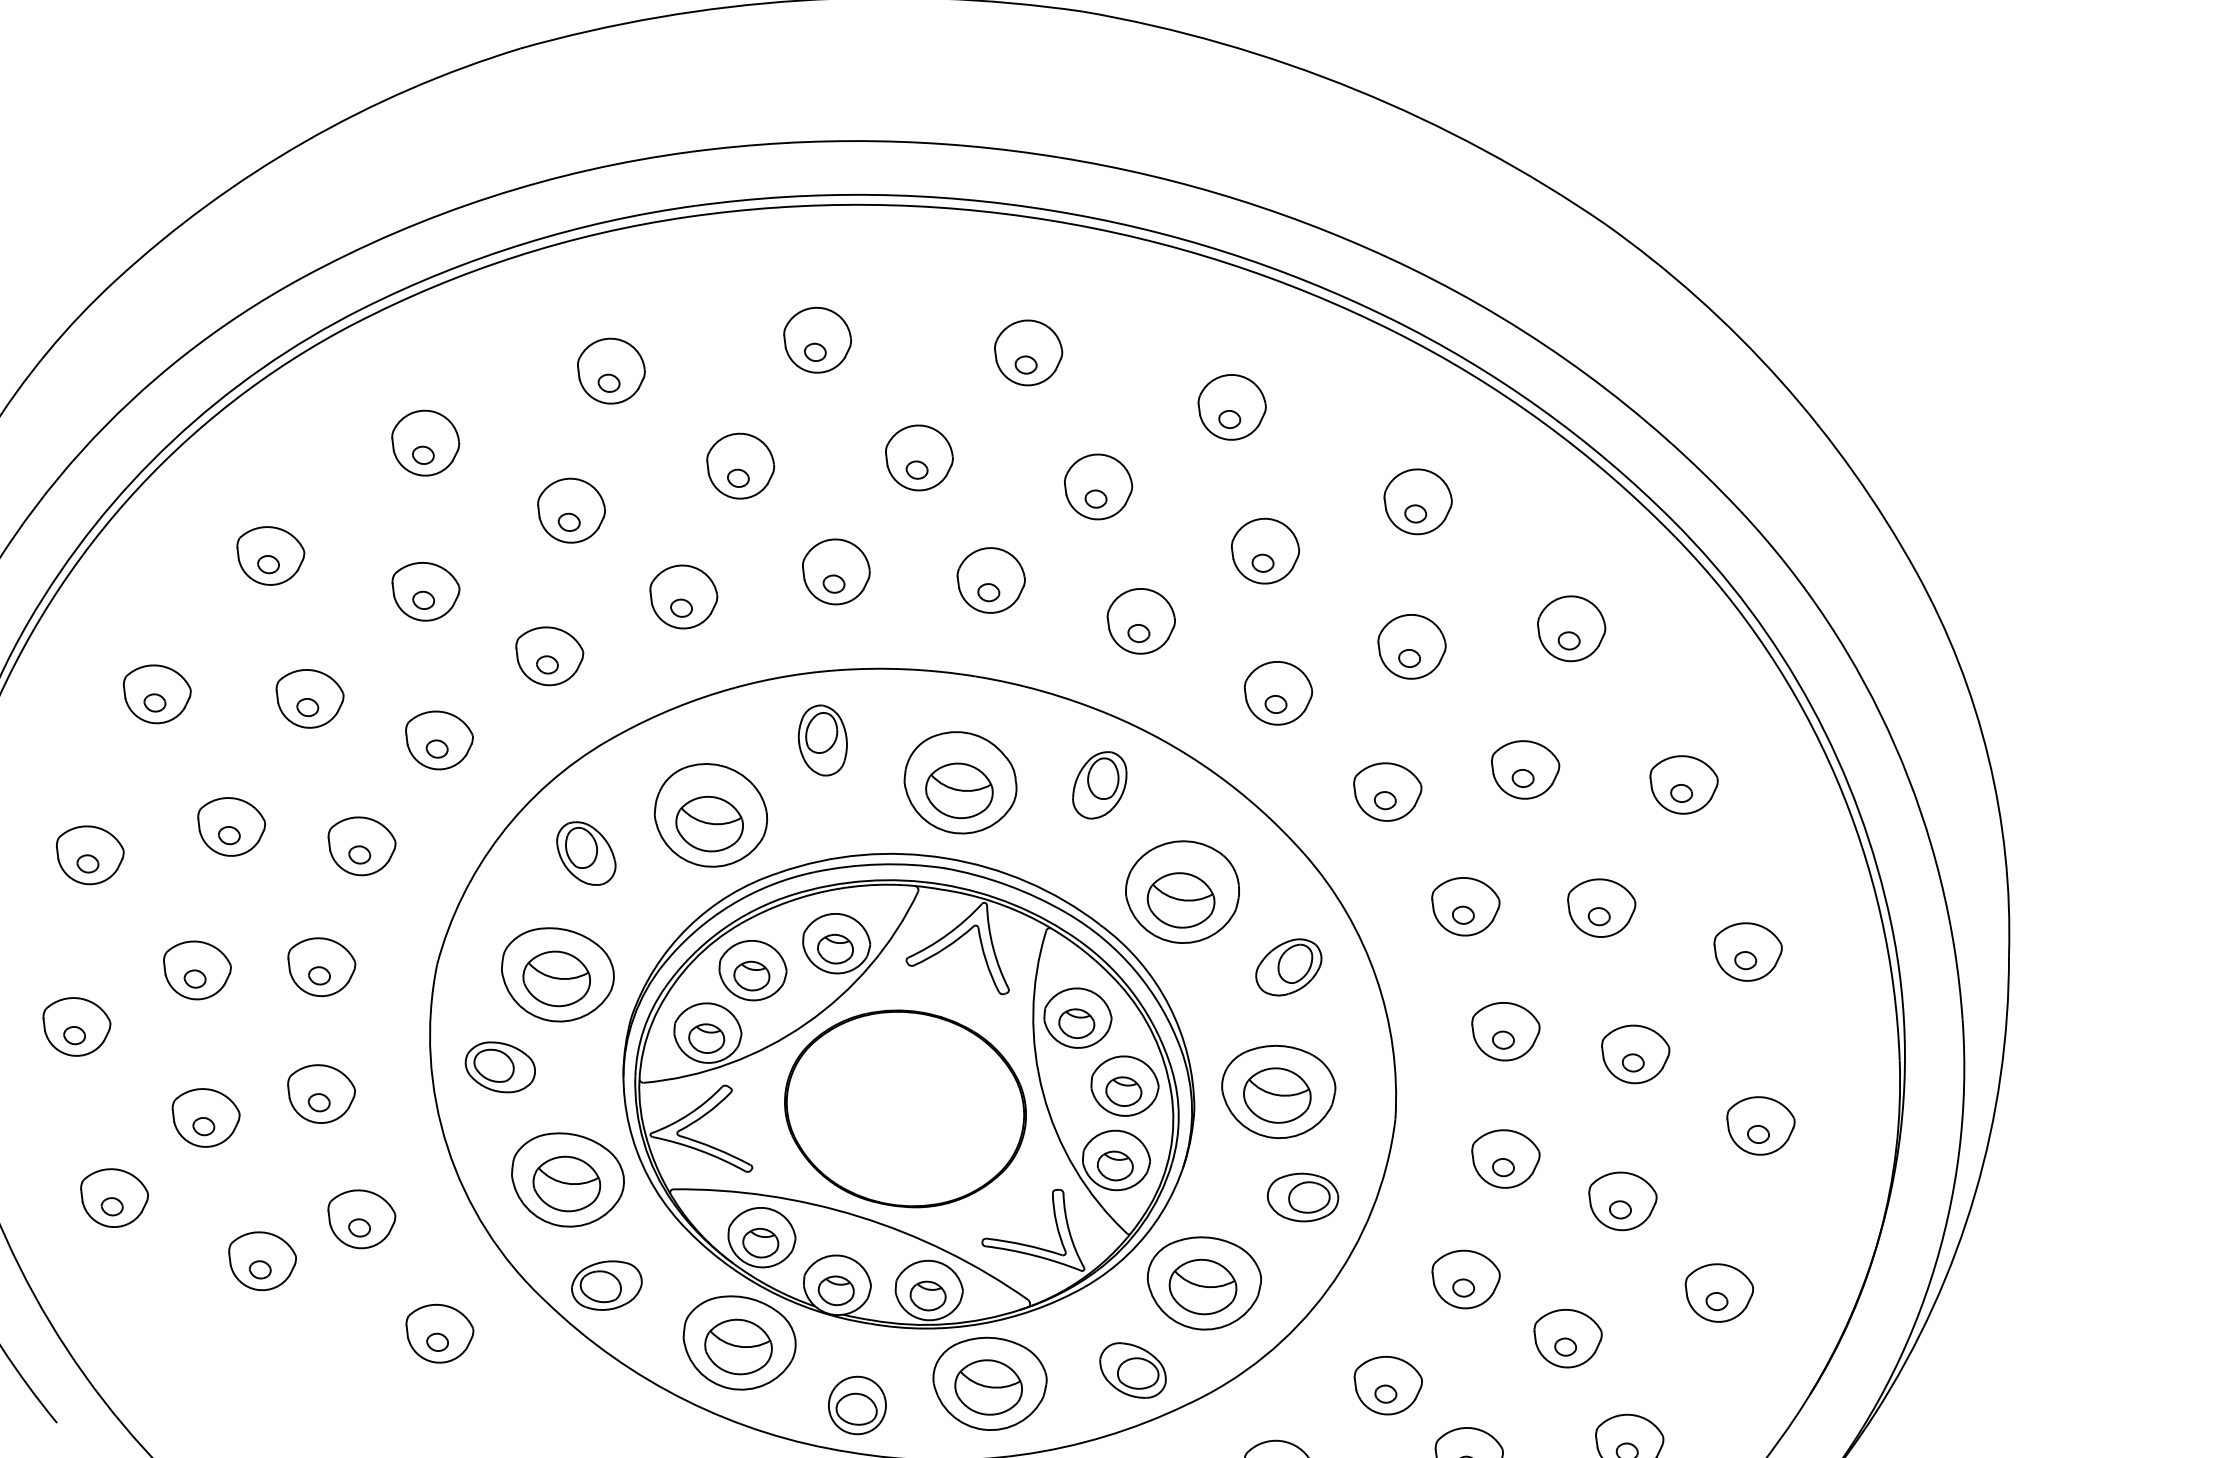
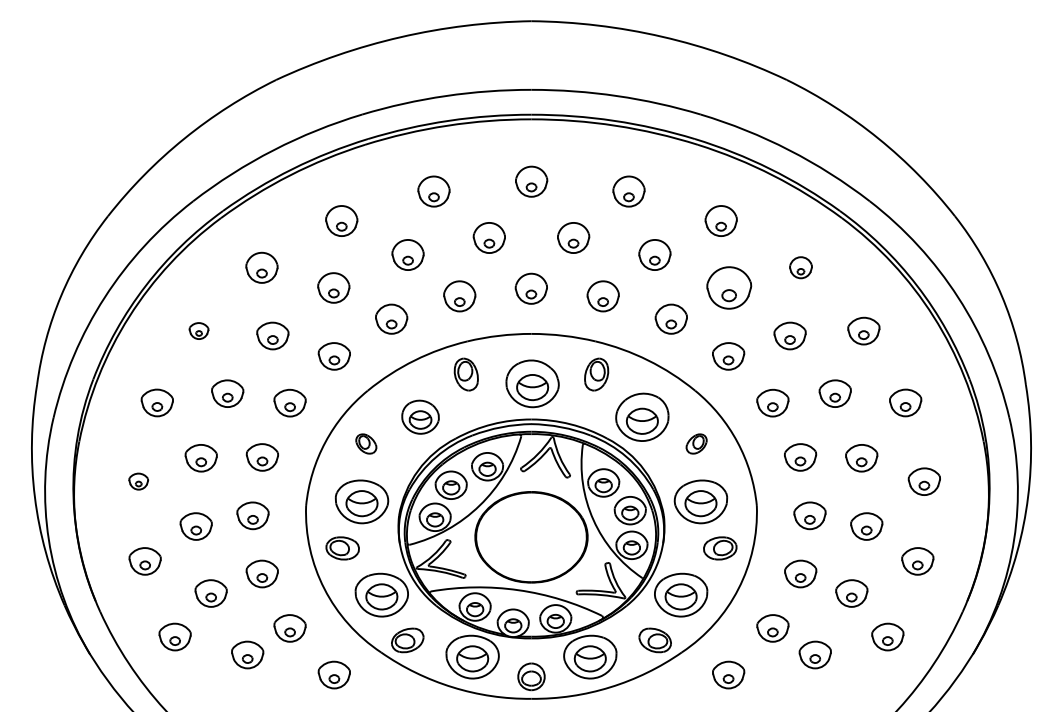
part: (268, 554) -> (198, 330), size x0.6
part: (1570, 627) -> (800, 267), size x0.7
part: (1410, 645) -> (728, 287), size x1.4
part: (711, 813) -> (420, 416), size x0.7
part: (587, 852) -> (366, 443), size x0.7
part: (89, 854) -> (138, 481), size x0.6
part: (1288, 966) -> (696, 443), size x0.7

